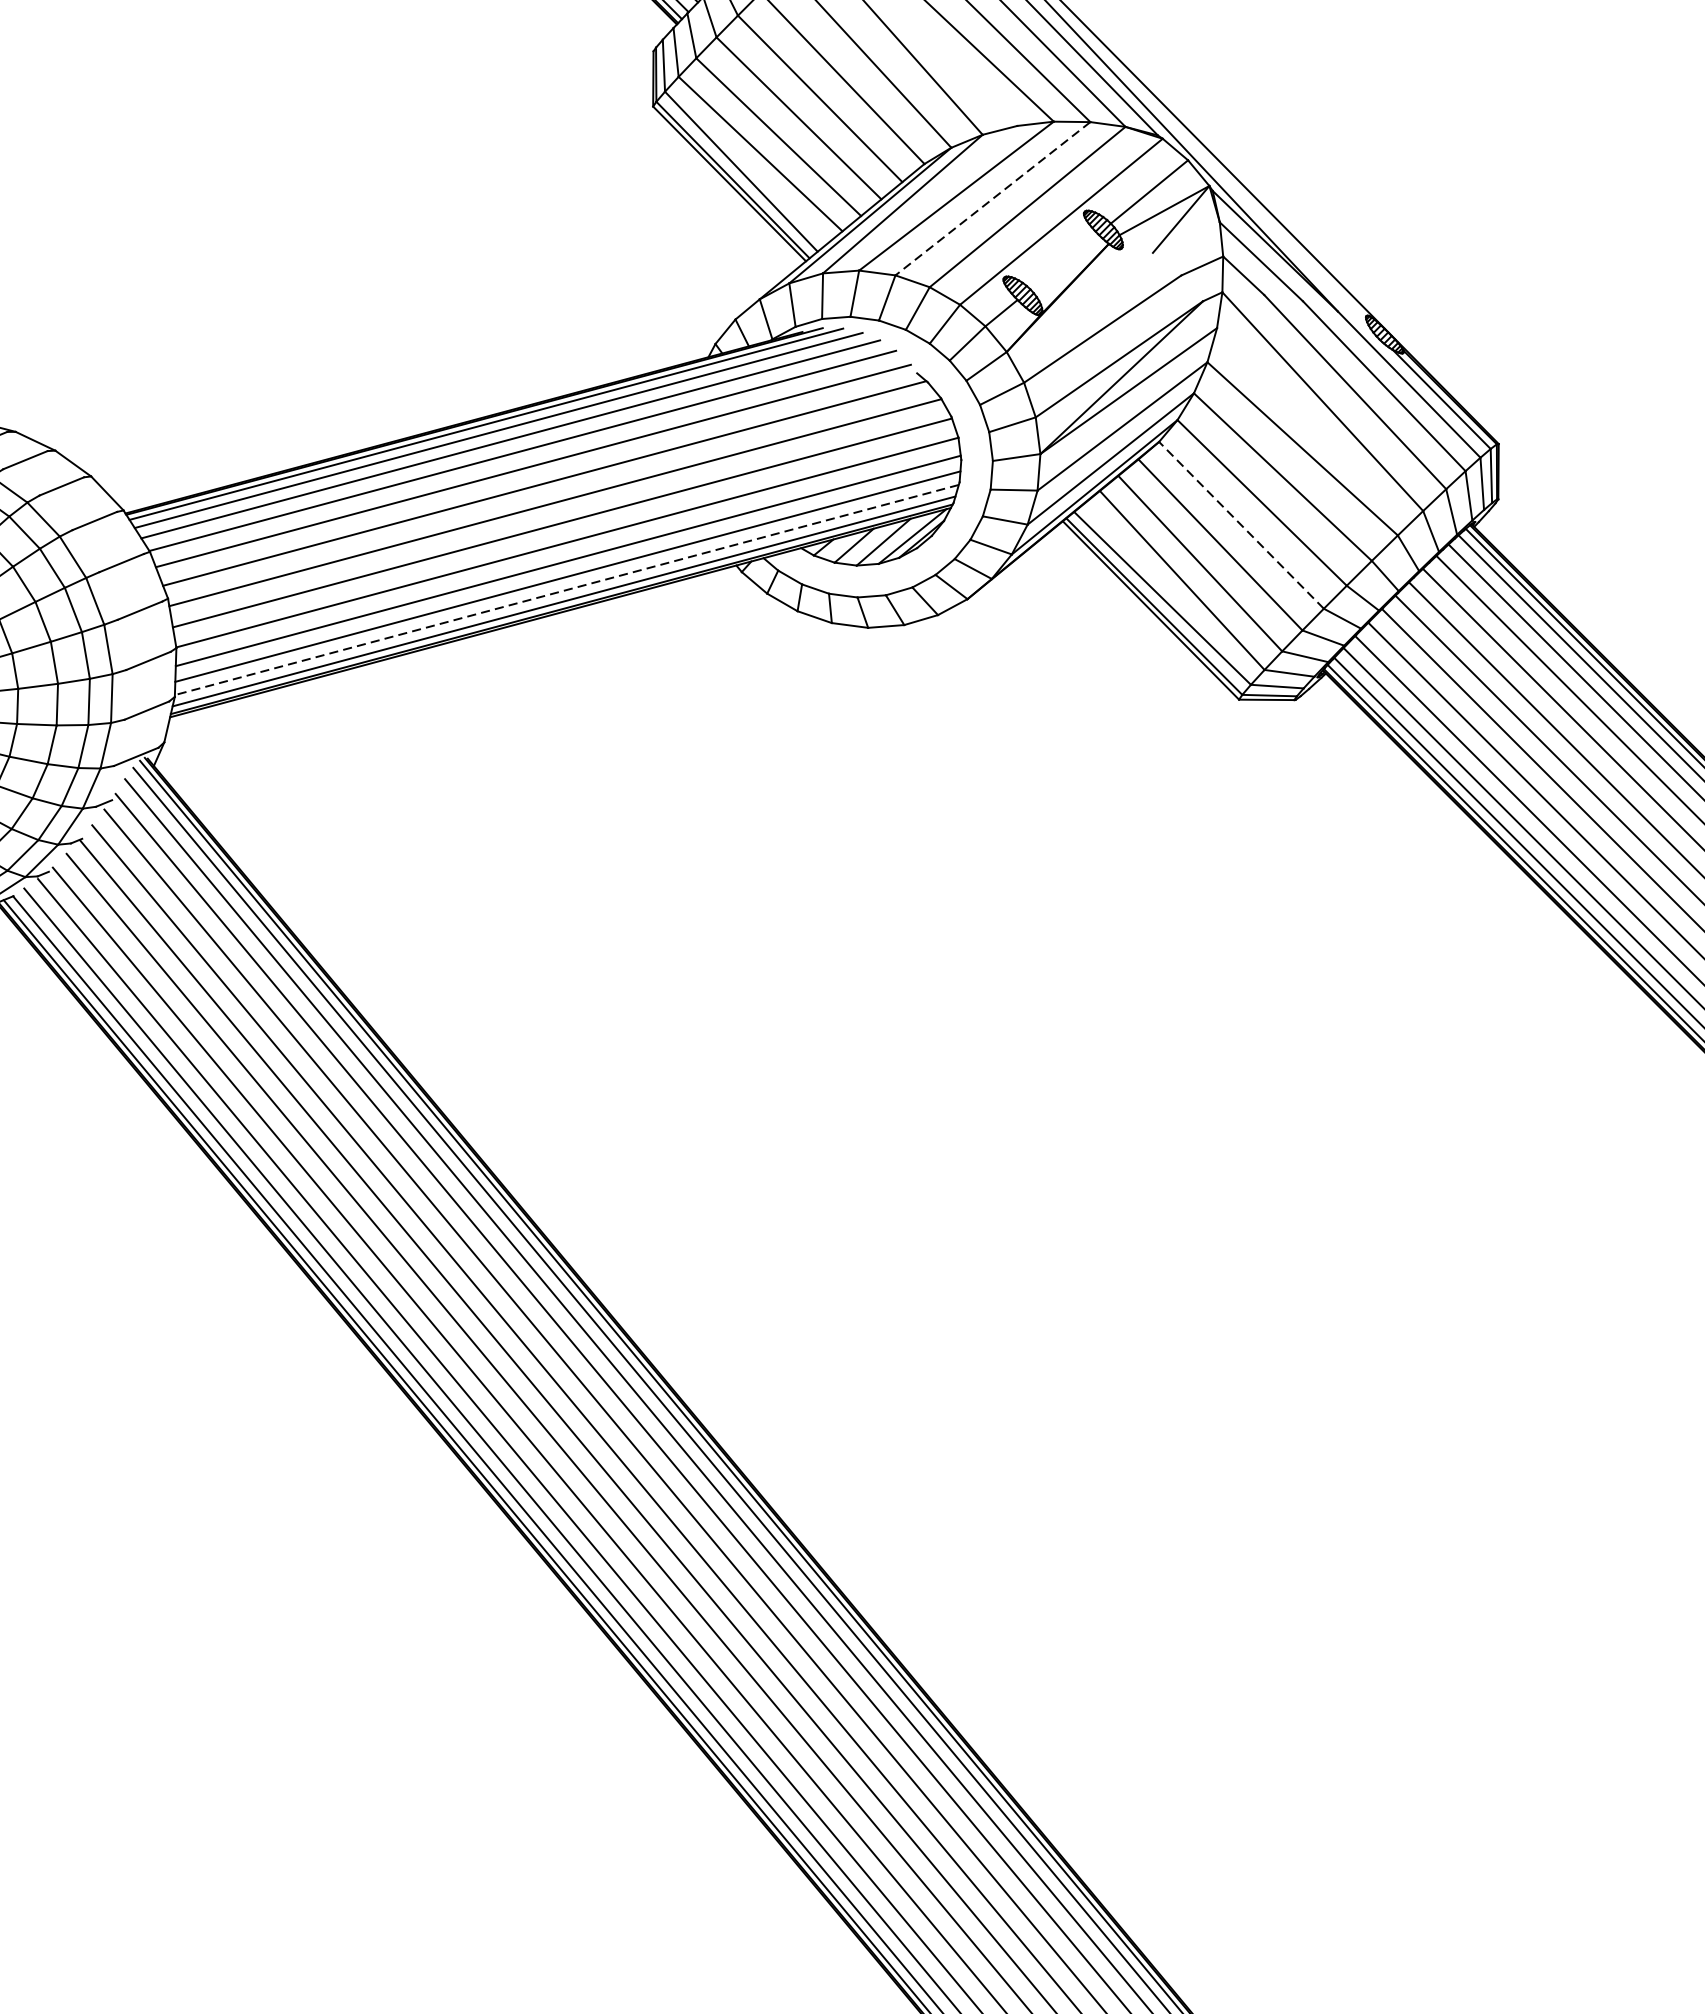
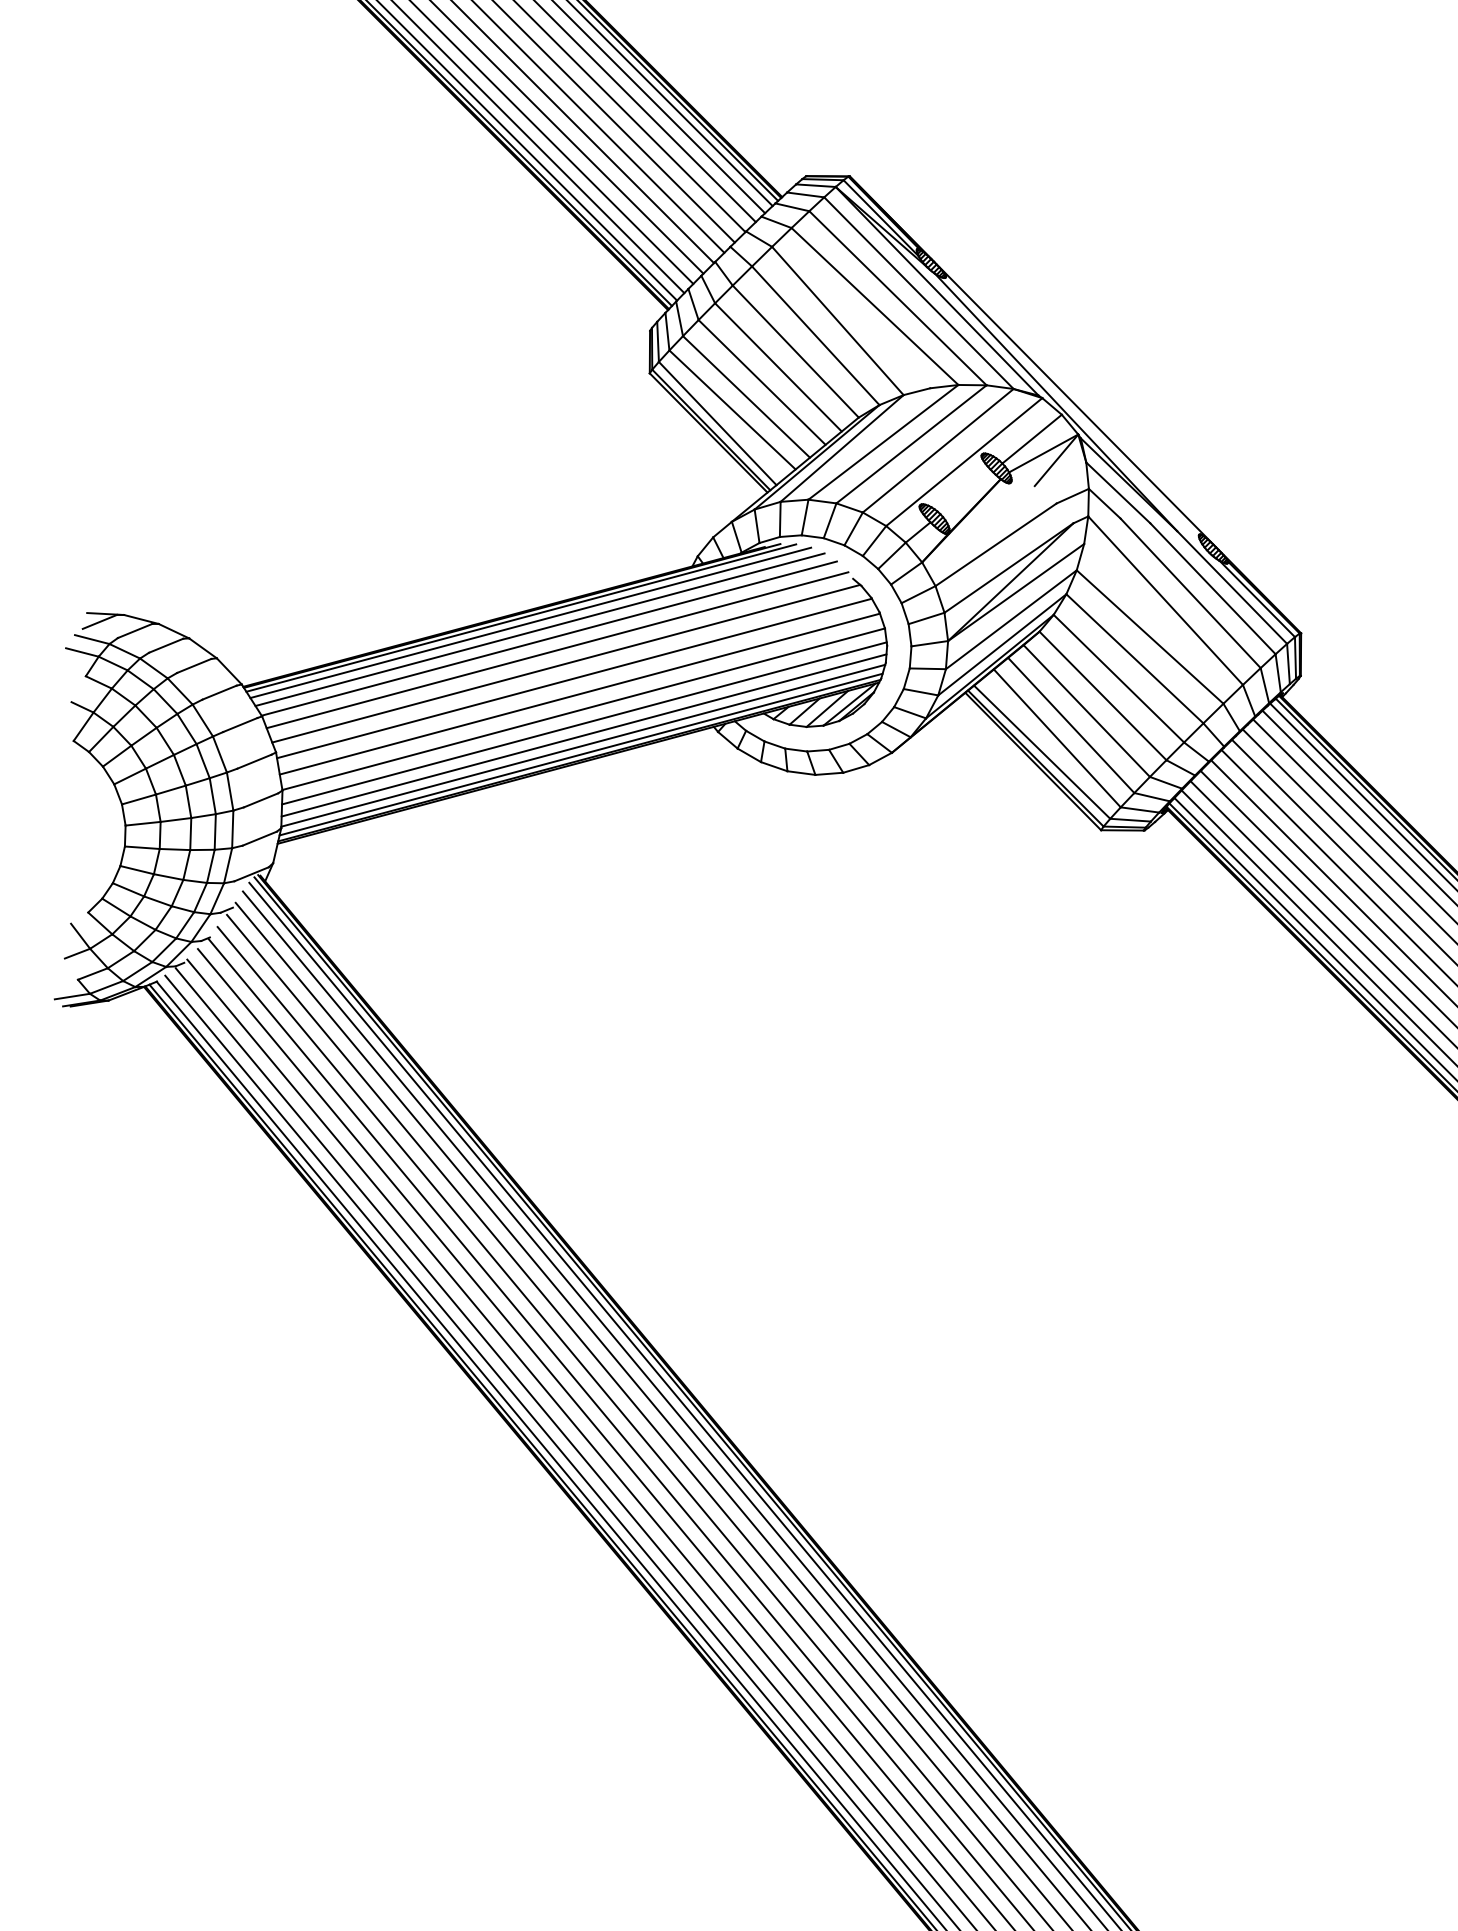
line: (992, 198) -> (911, 444), dashed -> solid
line: (1240, 524) -> (1102, 695), dashed -> solid
line: (567, 589) -> (583, 745), dashed -> solid

